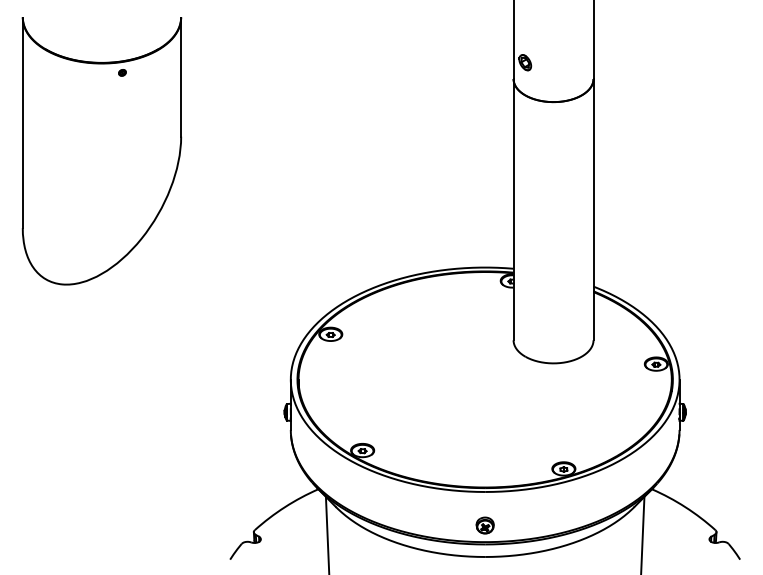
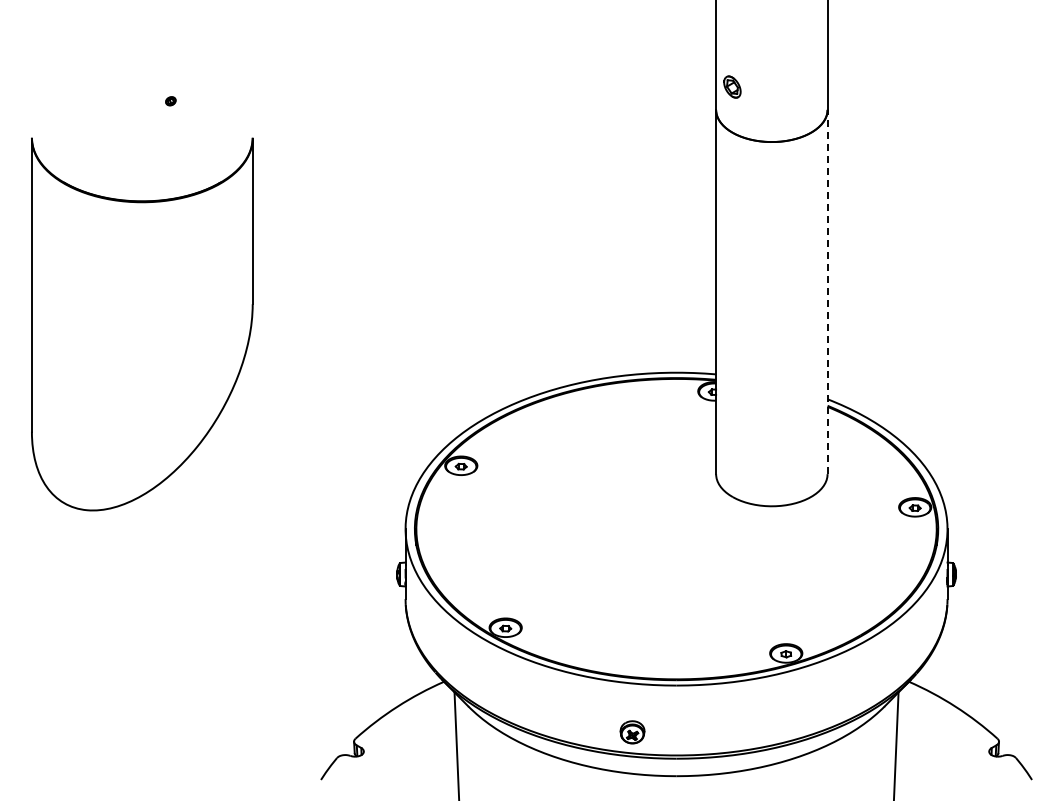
part: (102, 151) -> (142, 324), moved
line: (593, 209) -> (827, 291), solid -> dashed
part: (485, 525) -> (632, 732), moved

